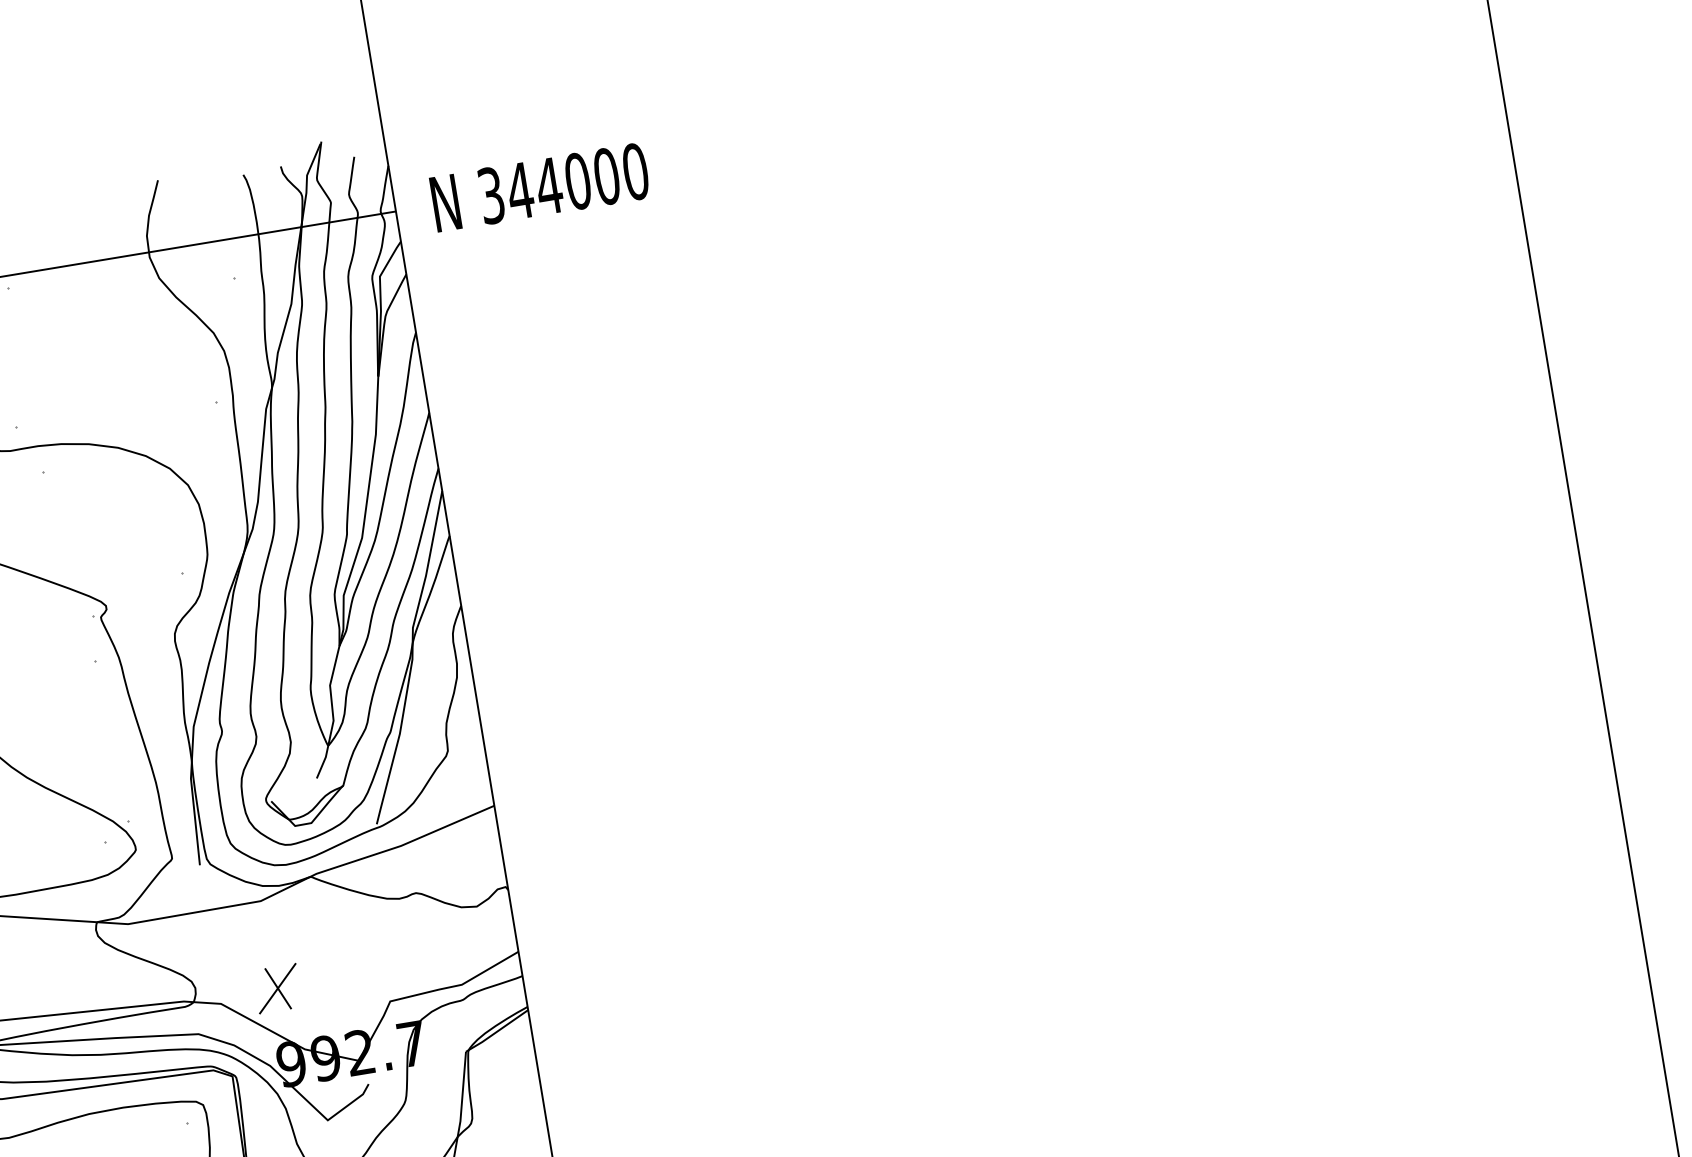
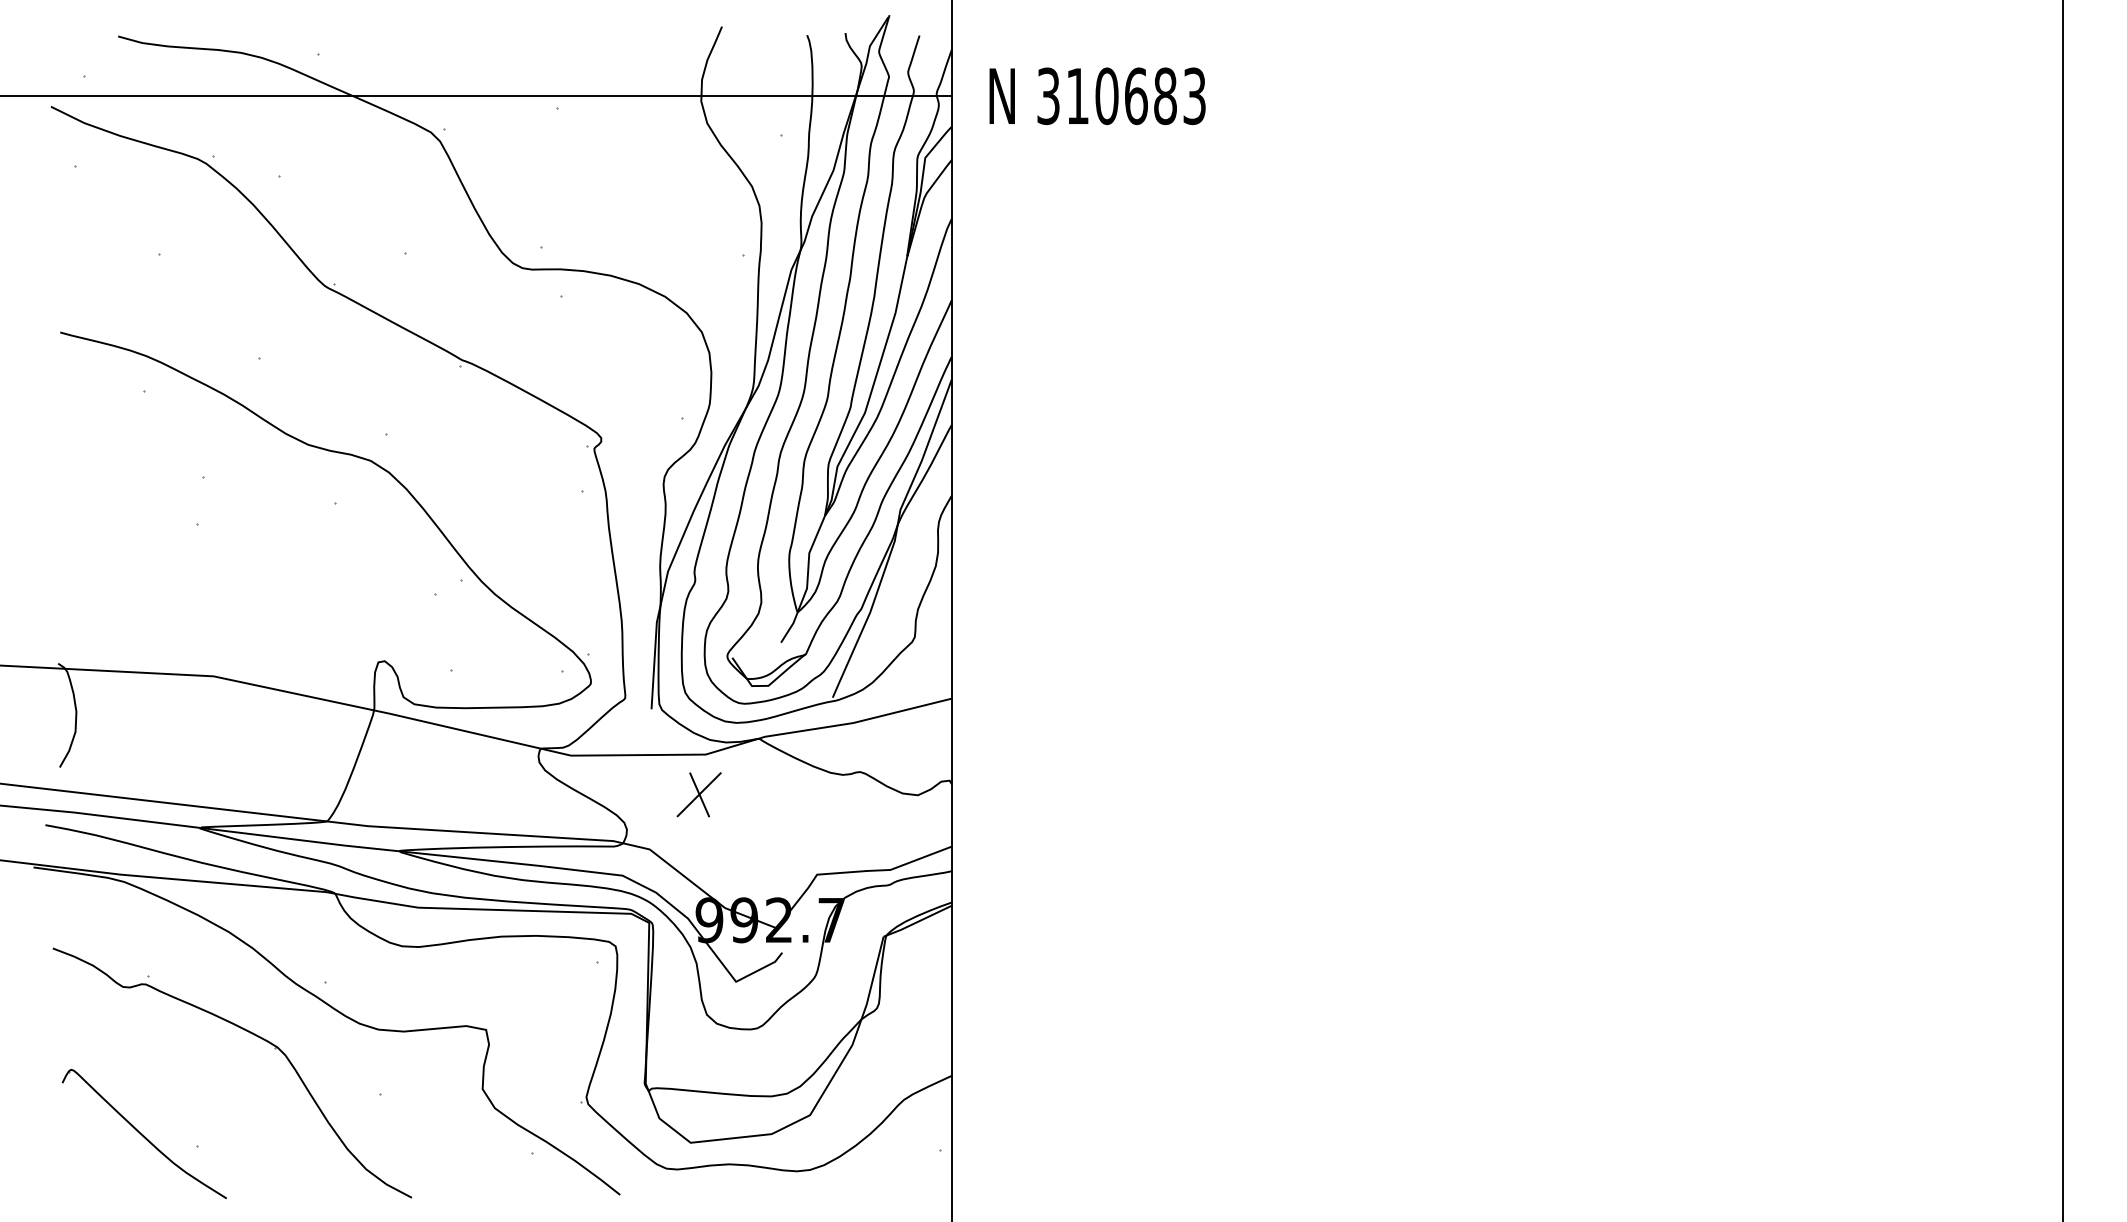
text: (577, 181) -> (1135, 96), 344000 -> 310683
part: (277, 988) -> (698, 794), moved

